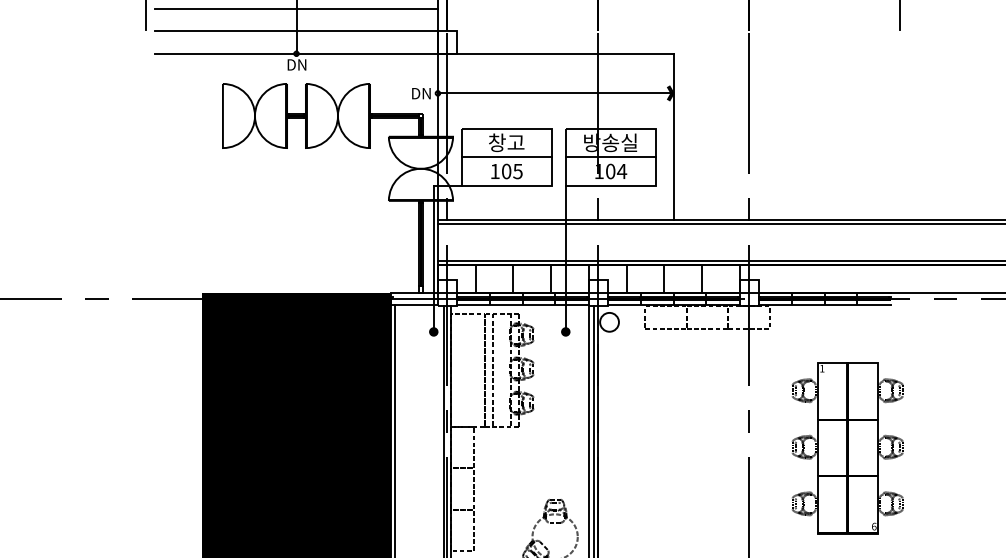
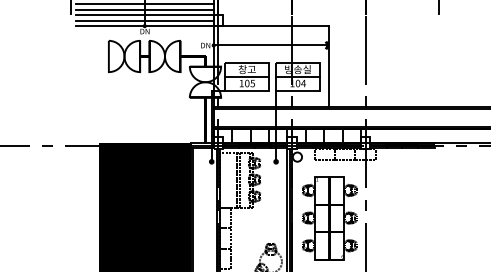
line: (295, 19) -> (144, 9), added
line: (295, 42) -> (144, 20), added
part: (847, 448) -> (329, 218), moved

